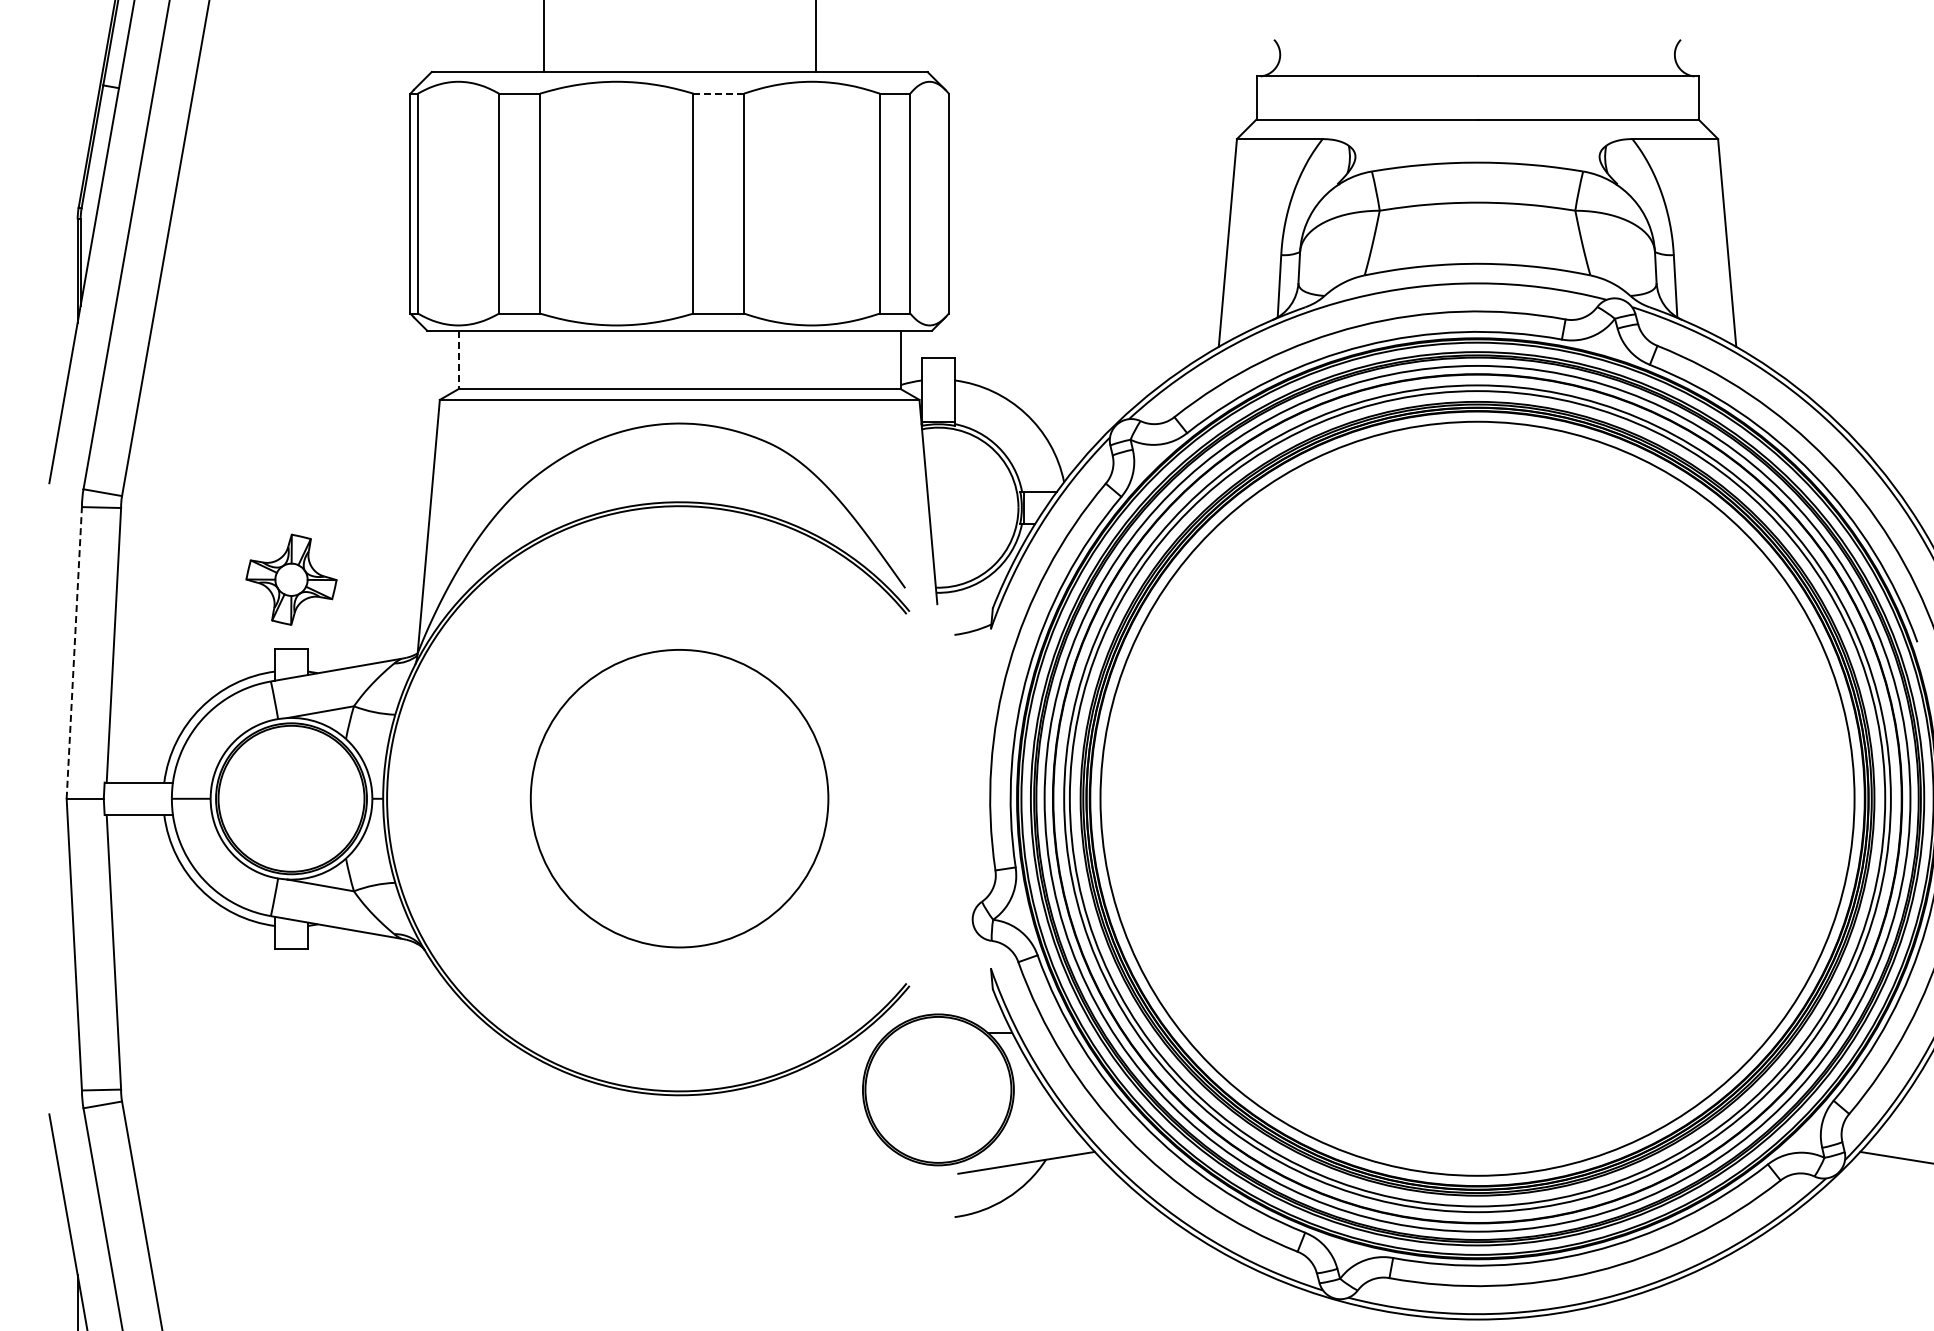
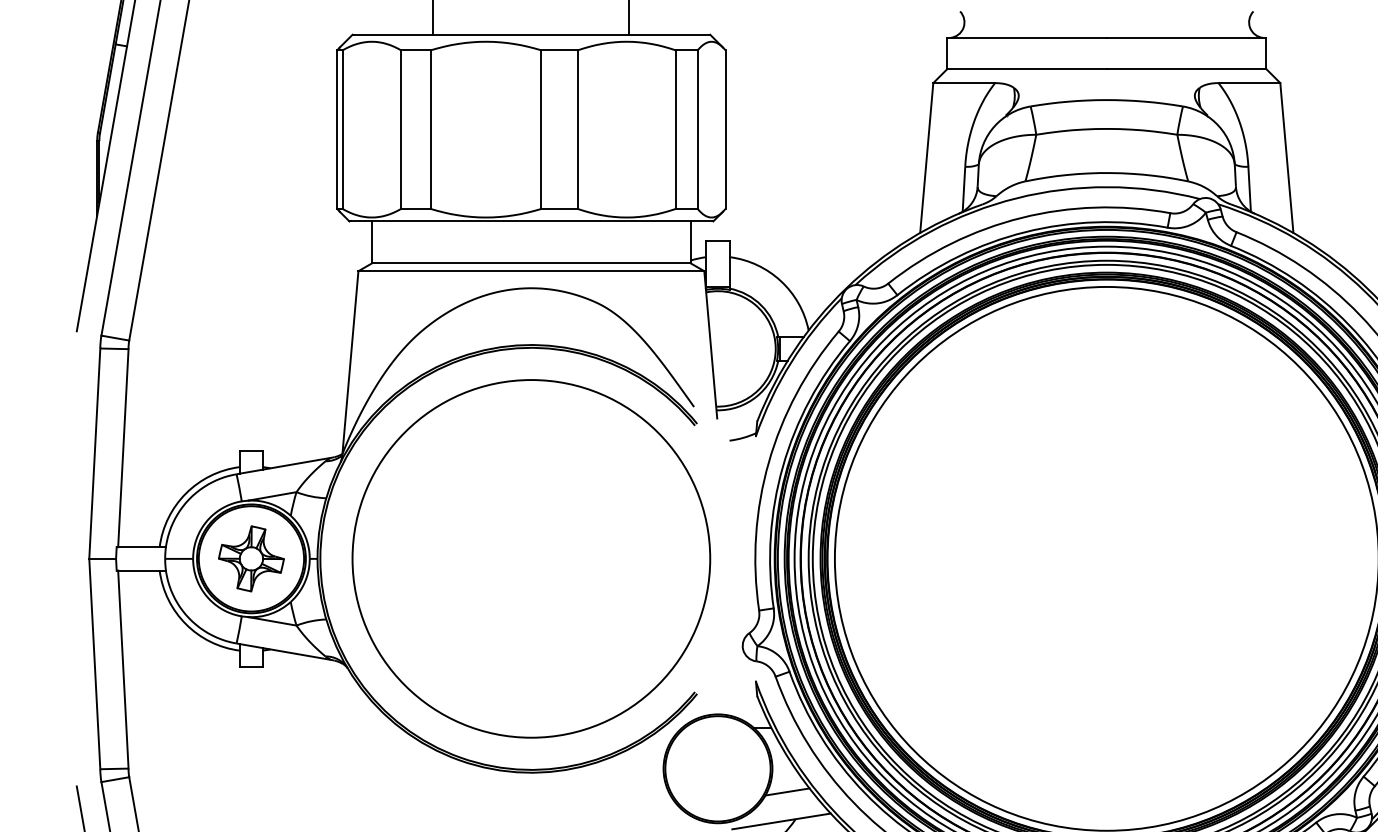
line: (719, 93) -> (560, 50), dashed -> solid
line: (458, 360) -> (371, 242), dashed -> solid
part: (291, 579) -> (251, 558), moved
line: (74, 652) -> (94, 453), dashed -> solid
circle: (679, 798) -> (531, 558), size x1.67
line: (1034, 1121) -> (787, 791), added

